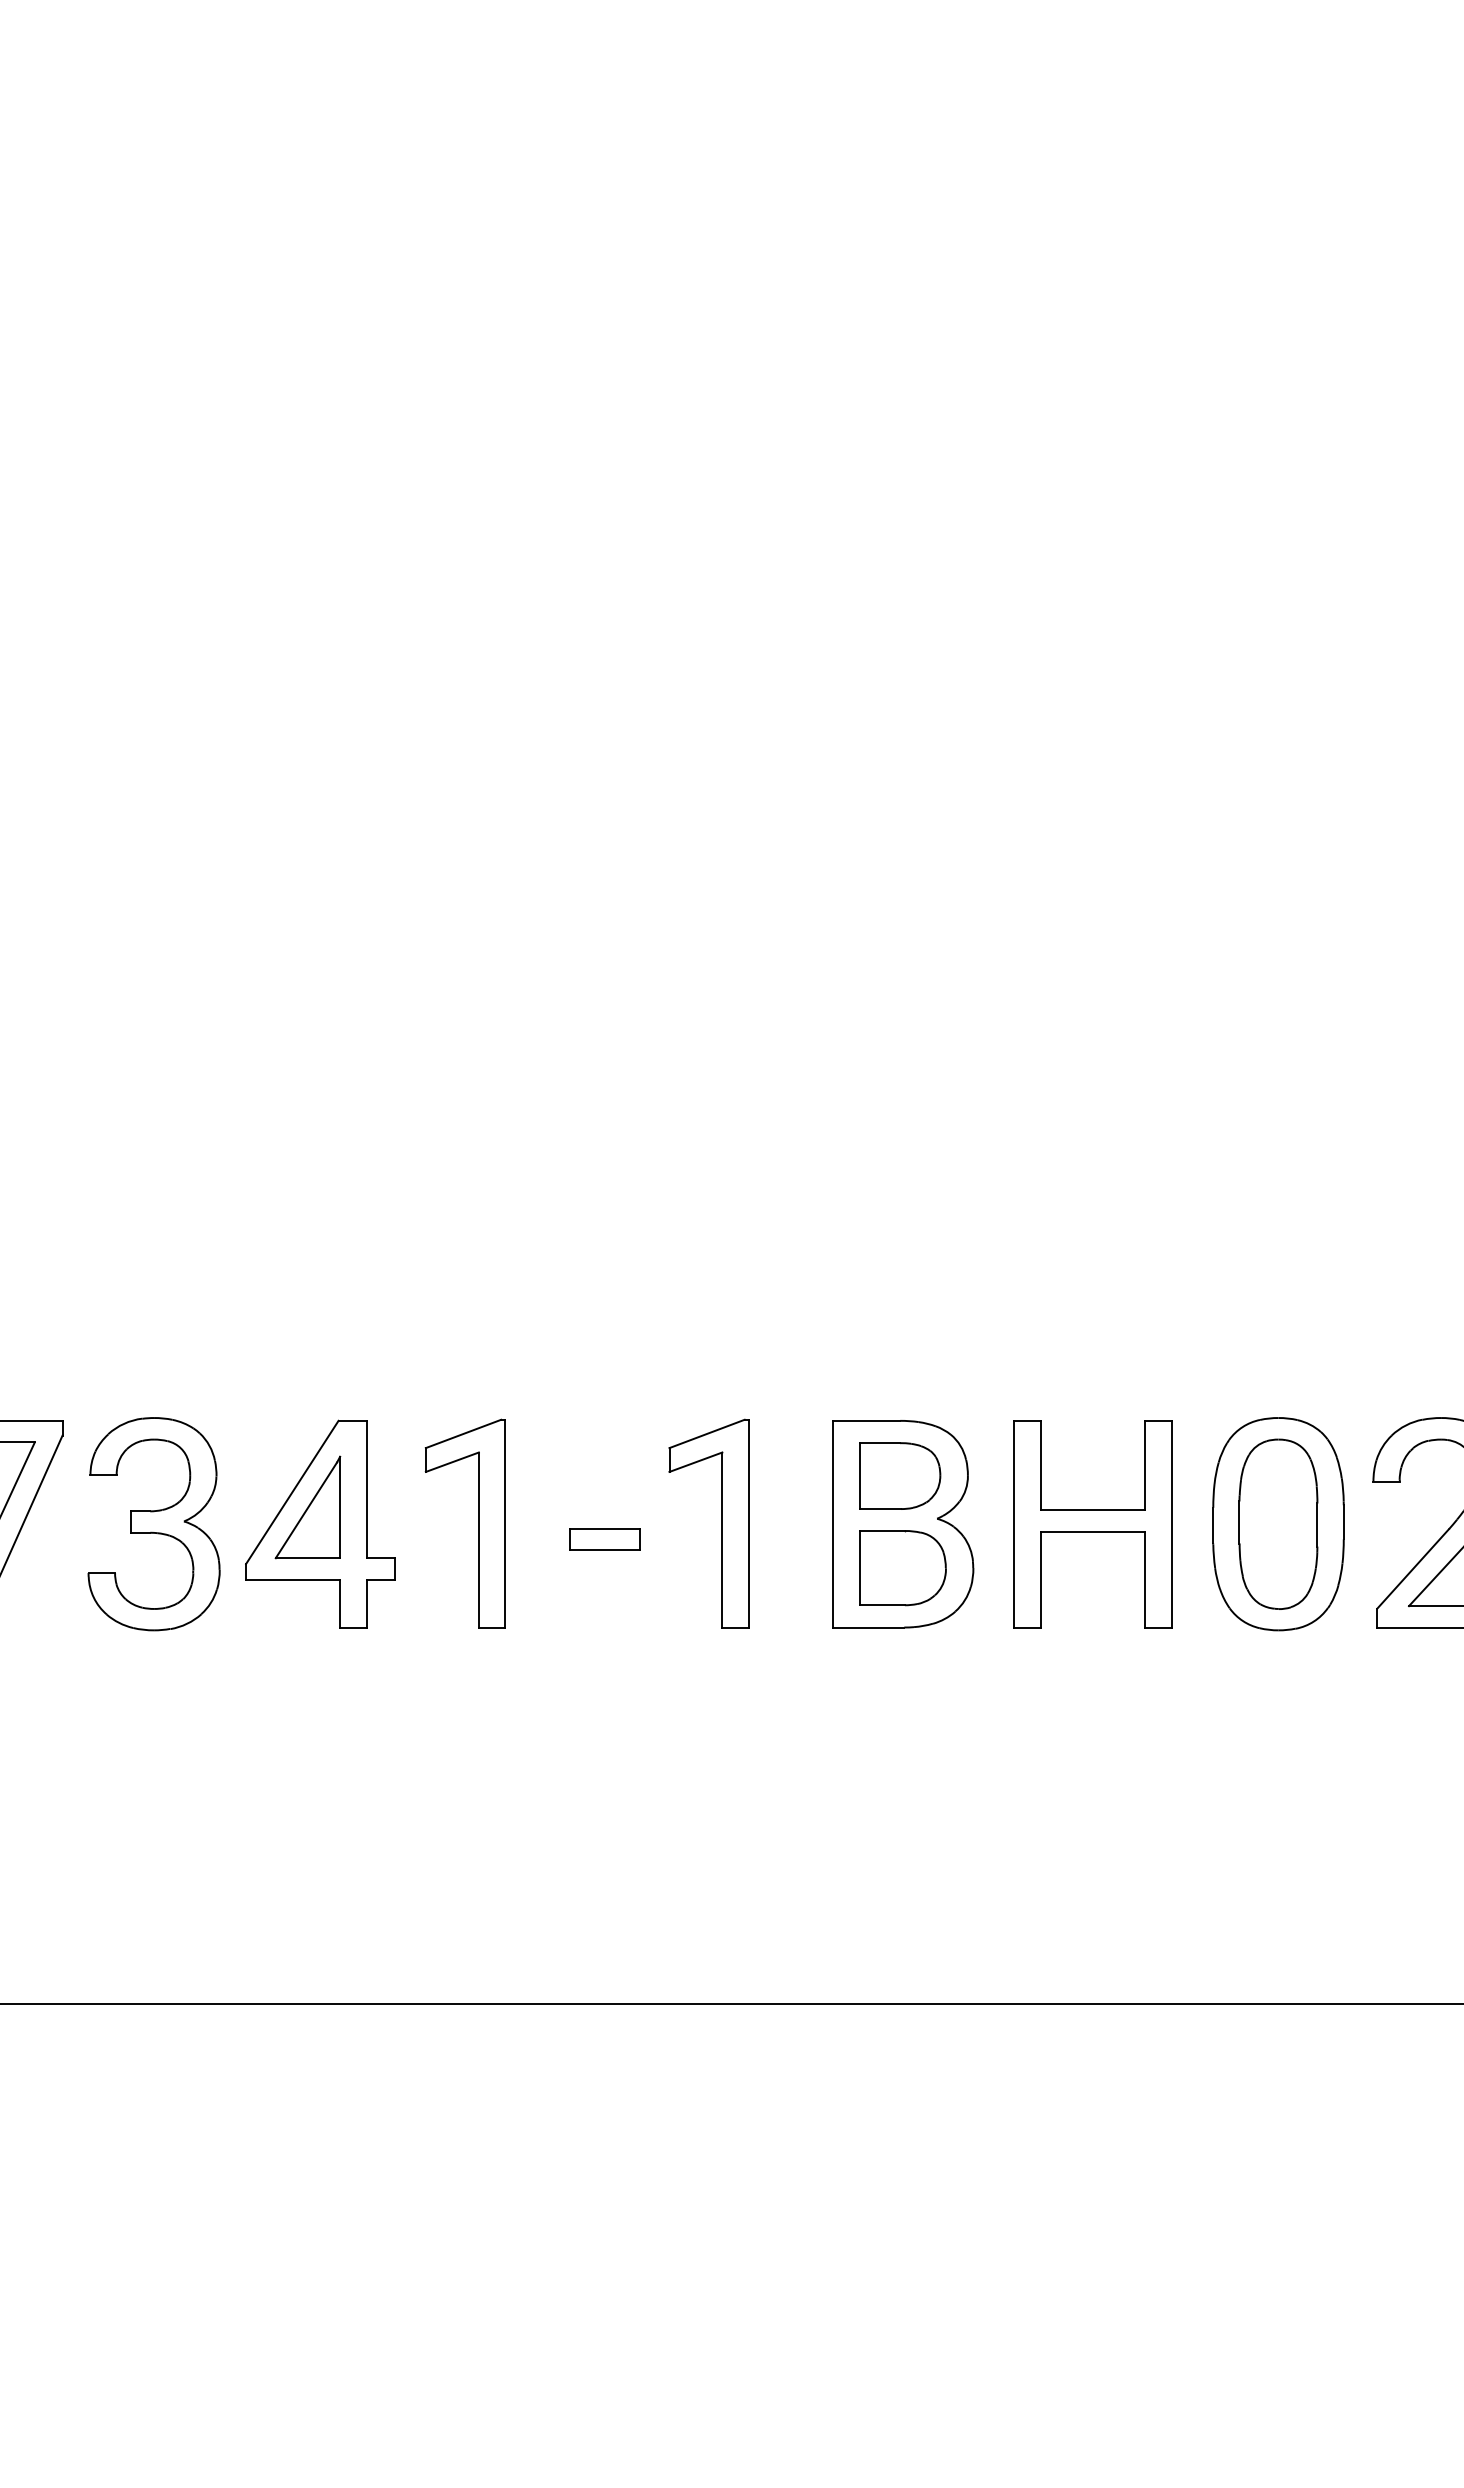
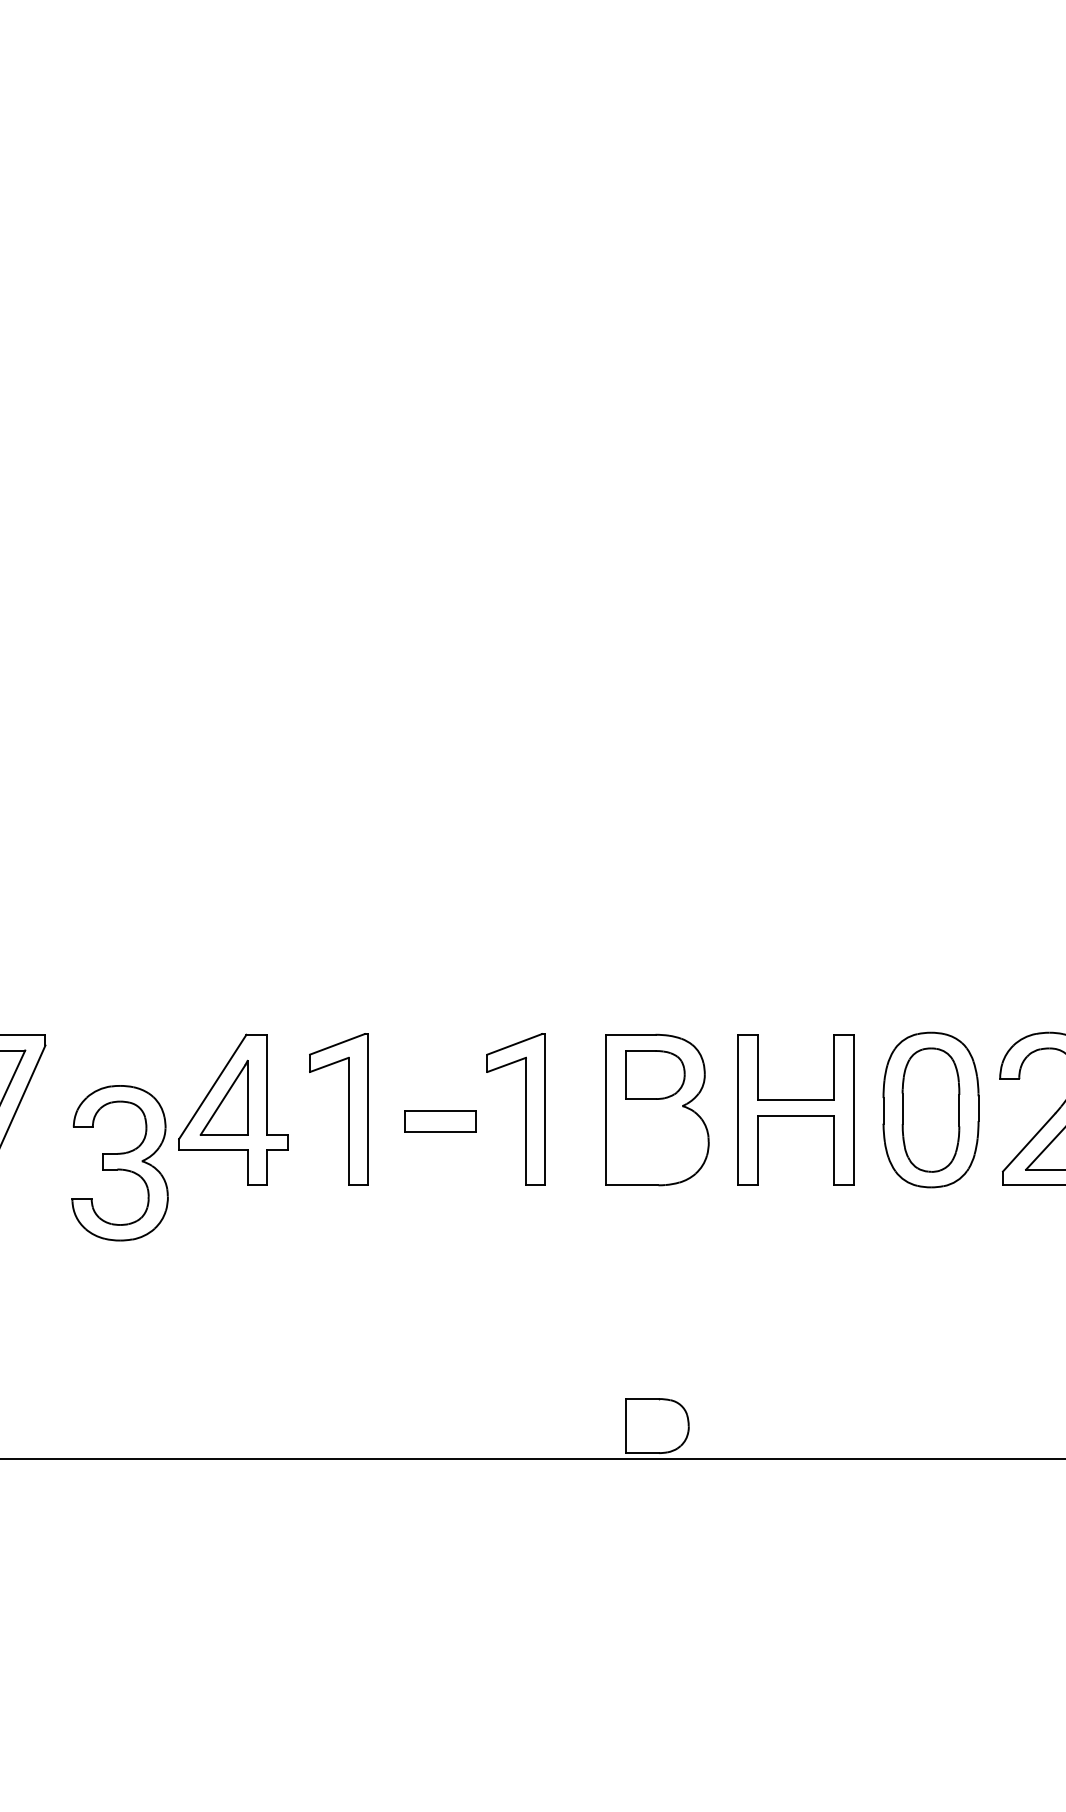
part: (153, 1524) -> (119, 1163), moved
part: (604, 1539) -> (440, 1121), size x1.4
part: (902, 1568) -> (657, 1426), moved

